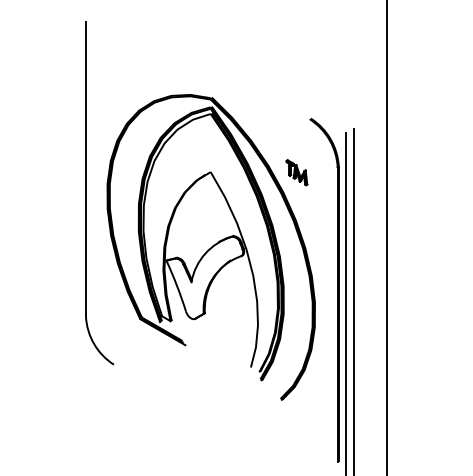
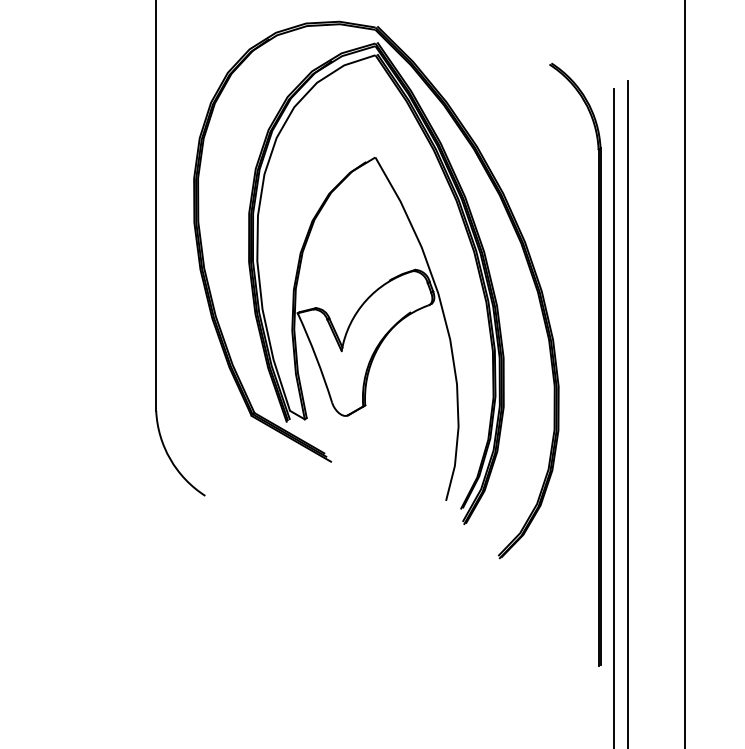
part: (296, 172) -> (526, 158), removed

